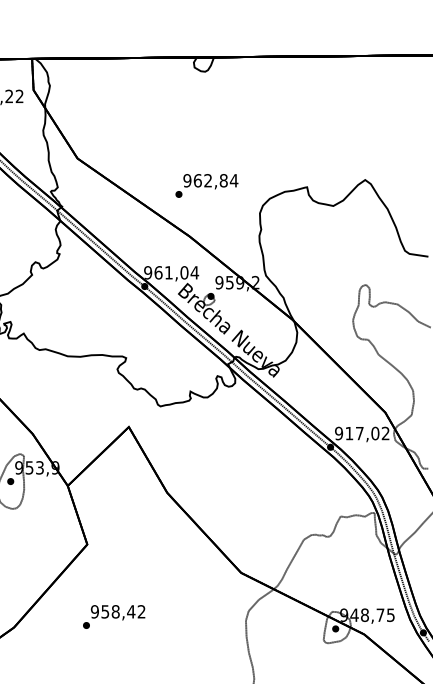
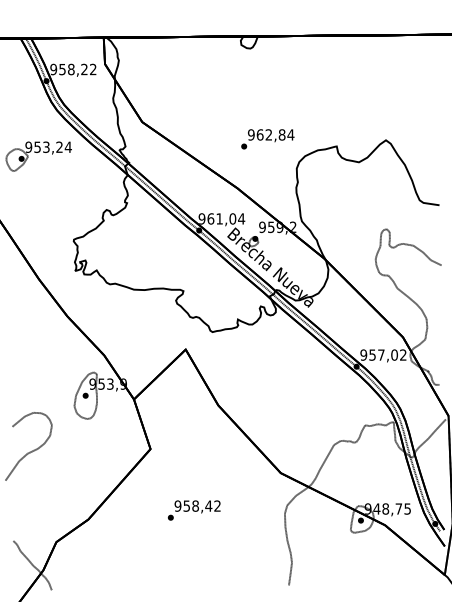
text: (206, 186) -> (267, 139), moved
text: (349, 432) -> (372, 354), 917,02 -> 957,02
text: (113, 616) -> (193, 510), moved

